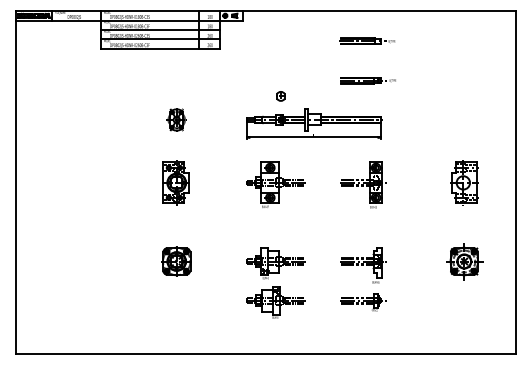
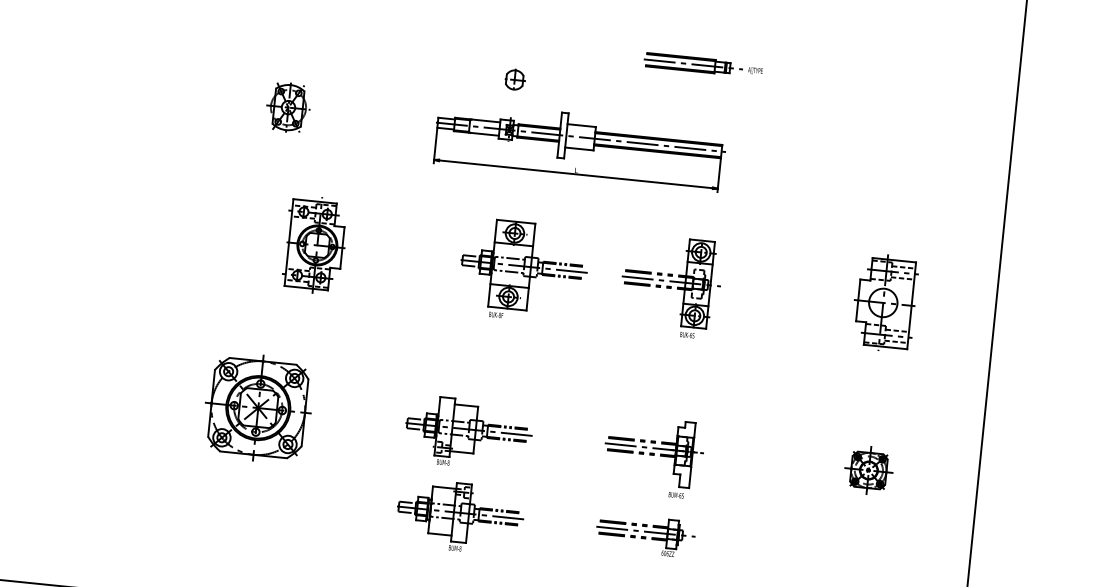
part: (175, 182) -> (314, 244), moved
part: (275, 184) -> (522, 269), moved
part: (176, 261) -> (257, 407), size x1.6
part: (464, 261) -> (868, 470), size x0.6

